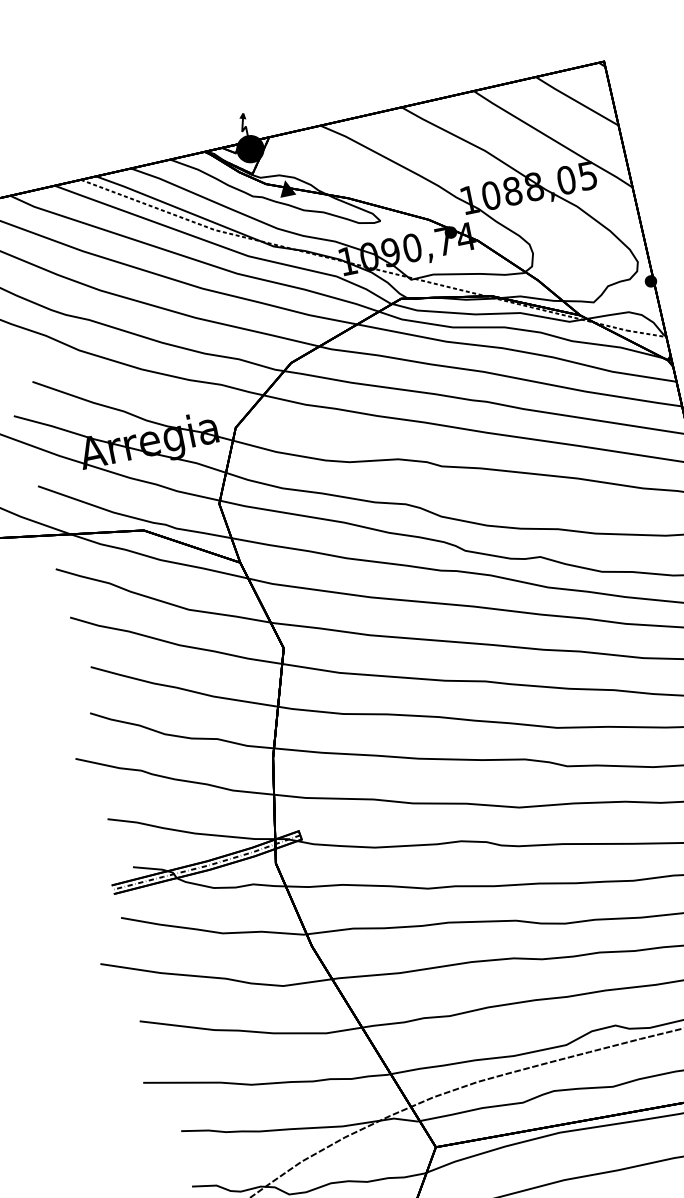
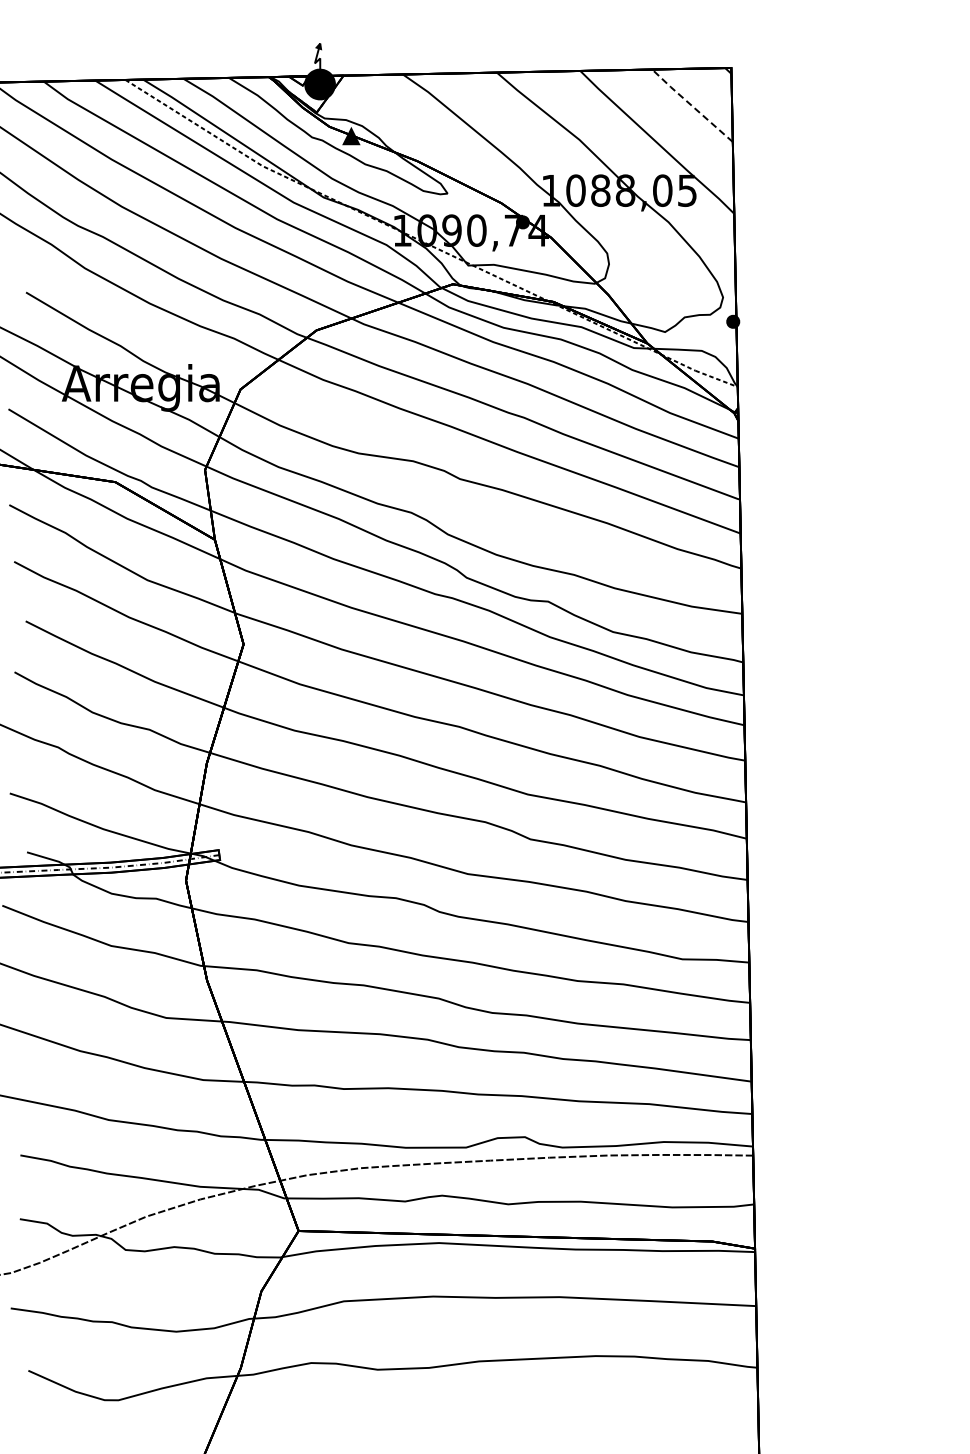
line: (576, 101) -> (691, 105), solid -> dashed

